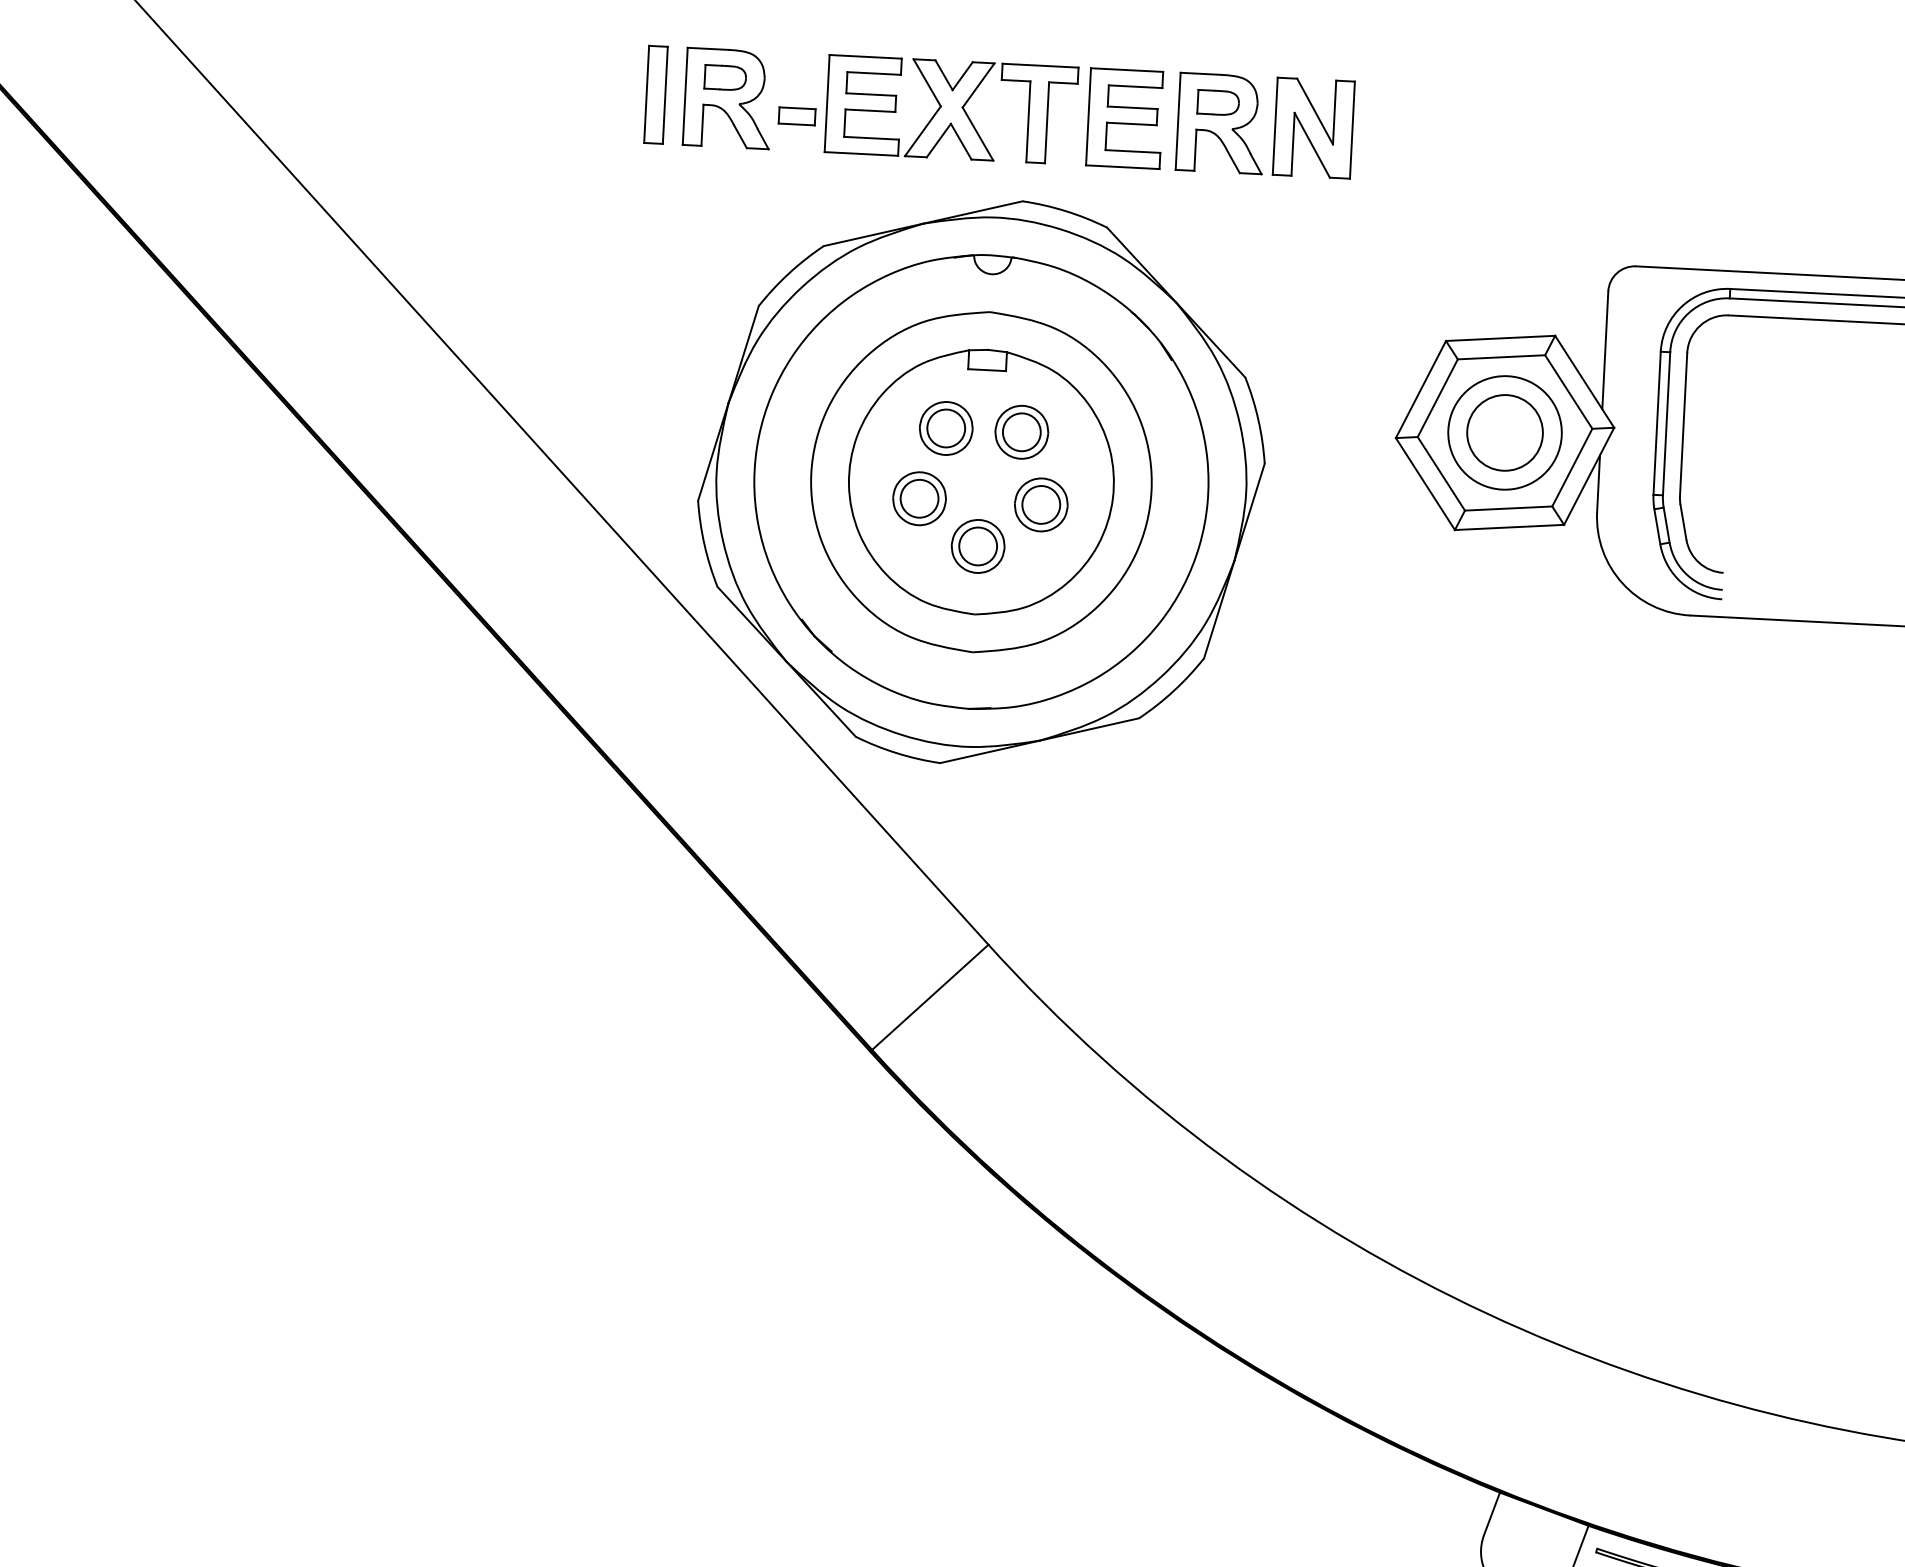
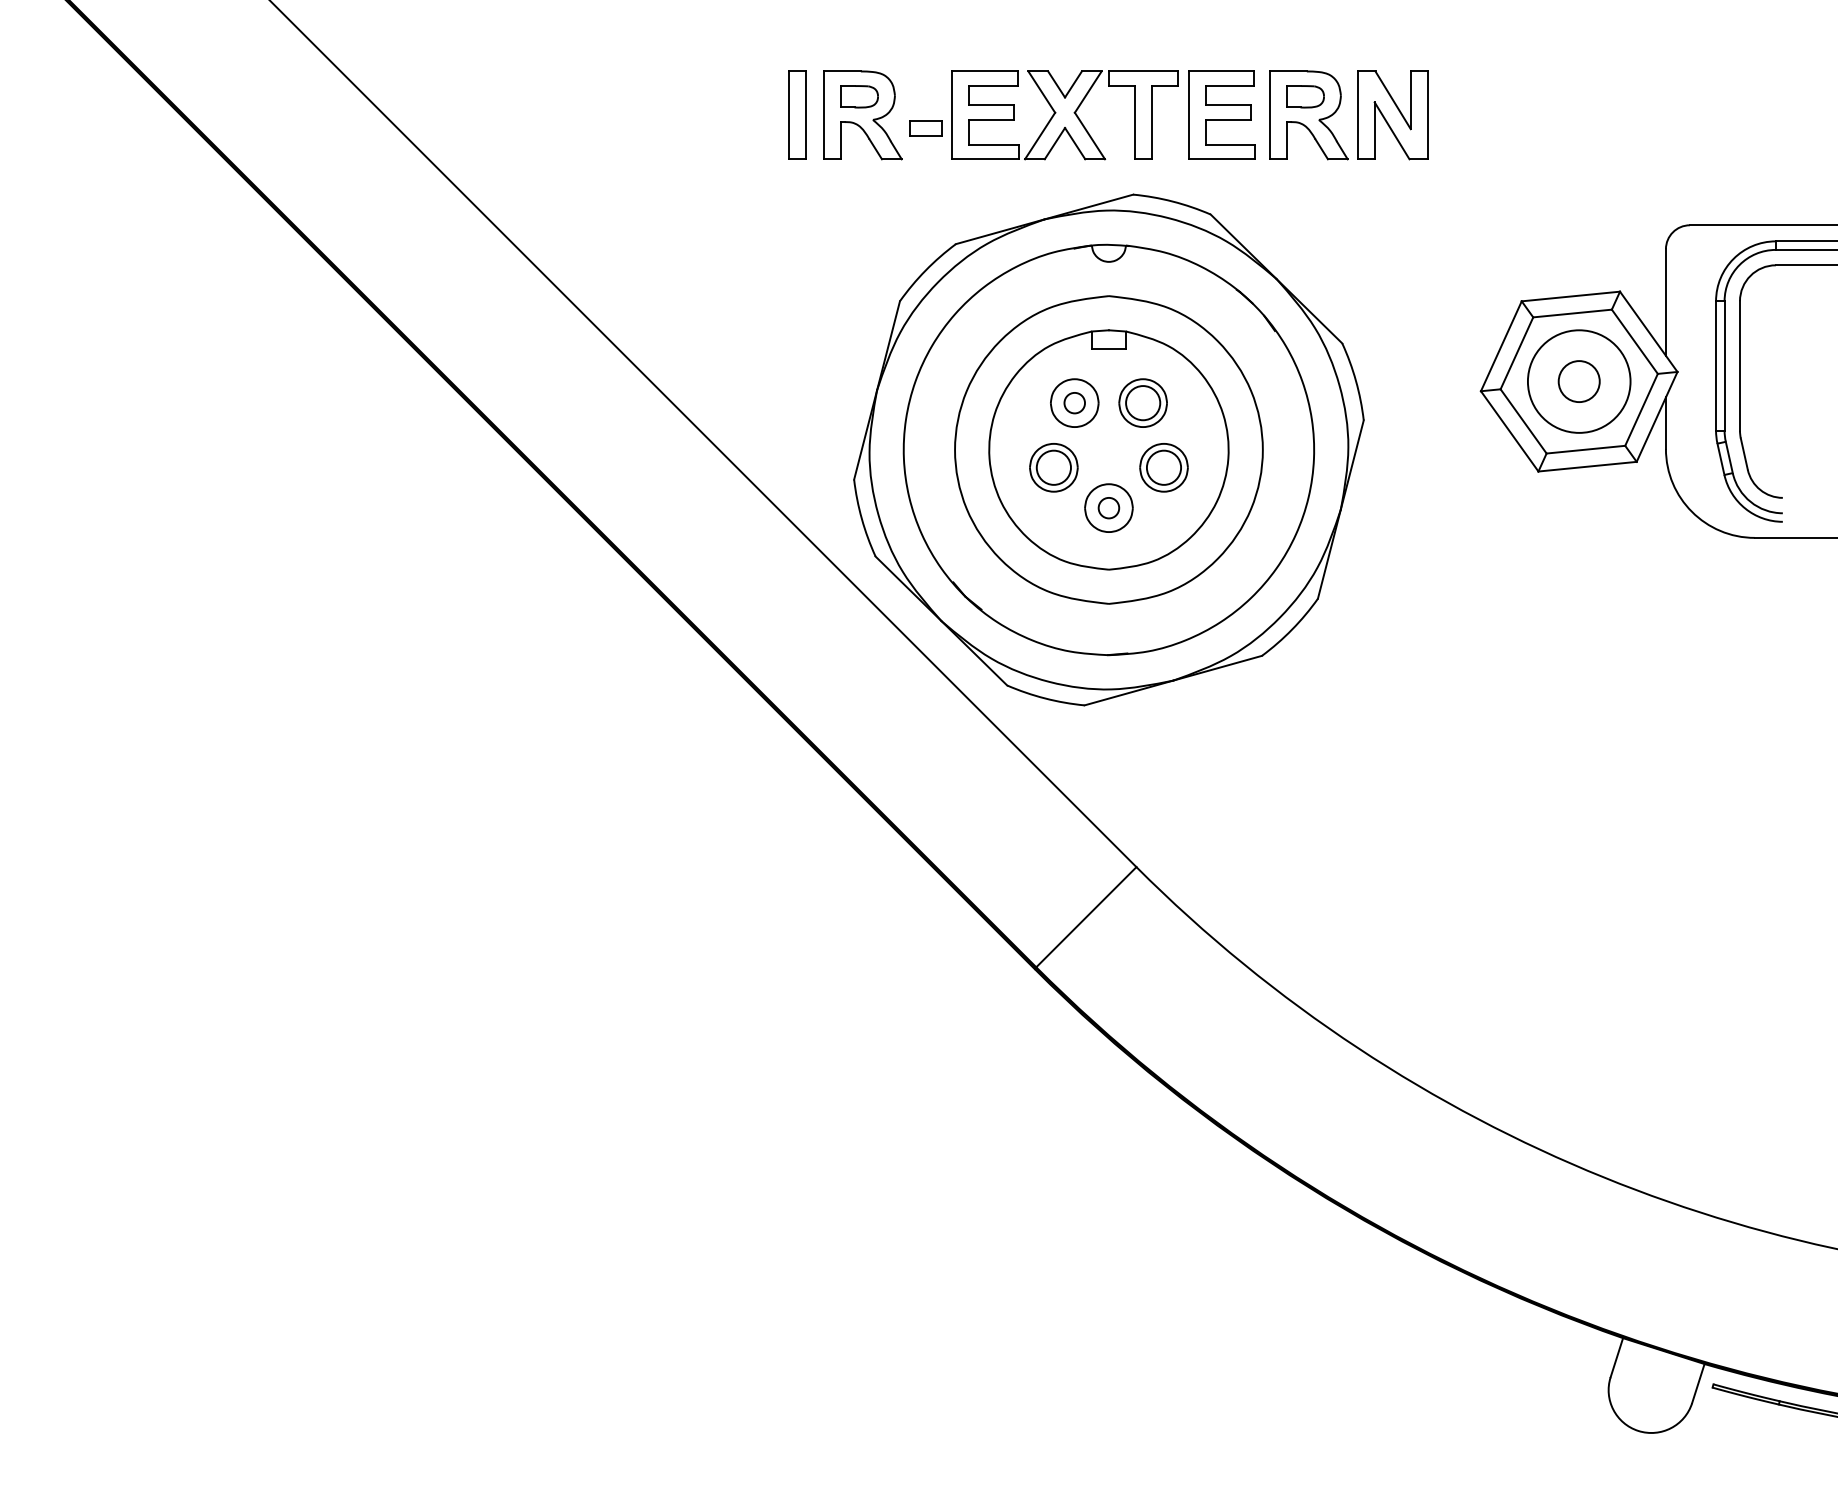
circle: (945, 428) -> (1074, 403), size x0.6
circle: (1505, 432) -> (1579, 381), size x0.6
circle: (977, 546) -> (1108, 508), size x0.6

